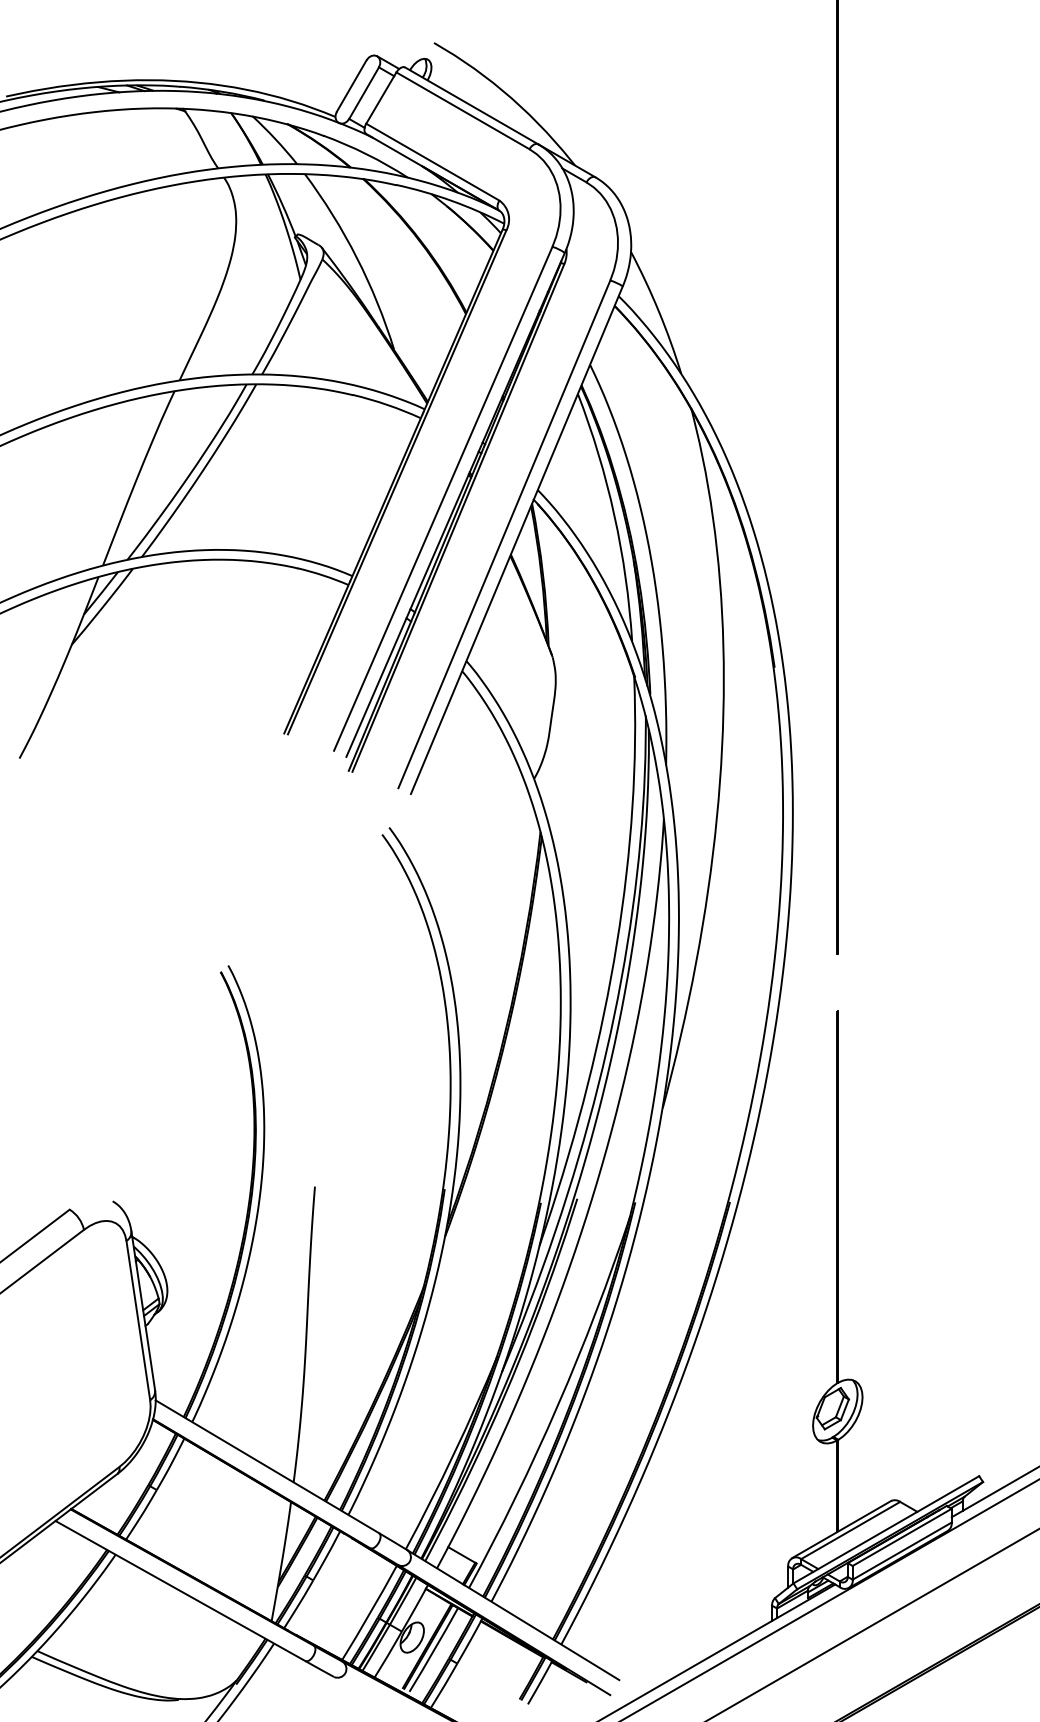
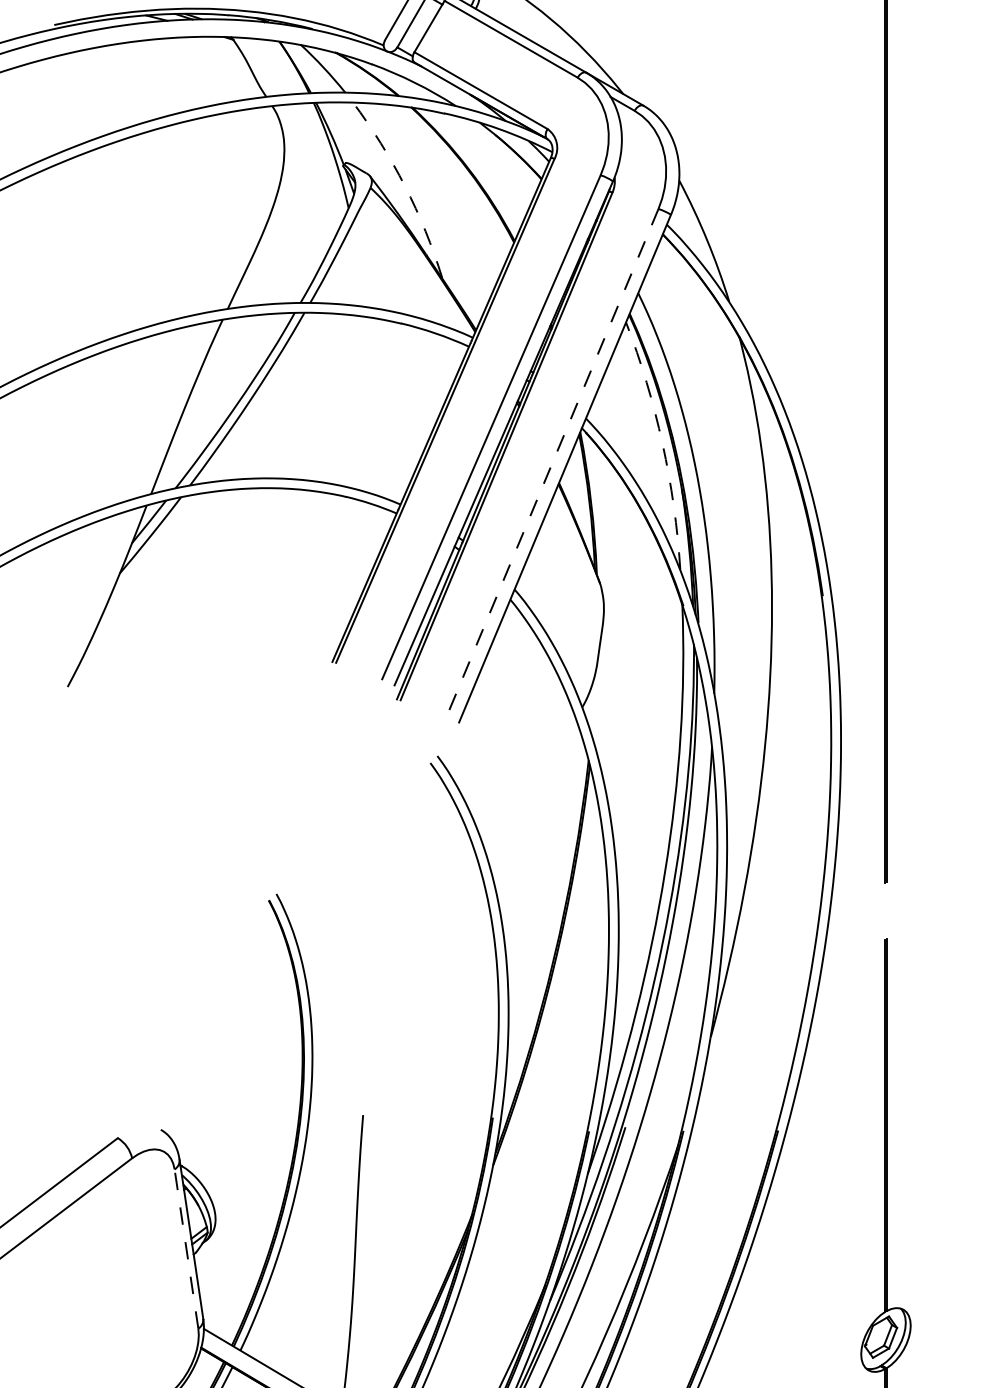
arc: (356, 257) -> (404, 185), solid -> dashed
arc: (614, 515) -> (662, 443), solid -> dashed
line: (504, 534) -> (552, 462), solid -> dashed
line: (138, 1320) -> (186, 1248), solid -> dashed

